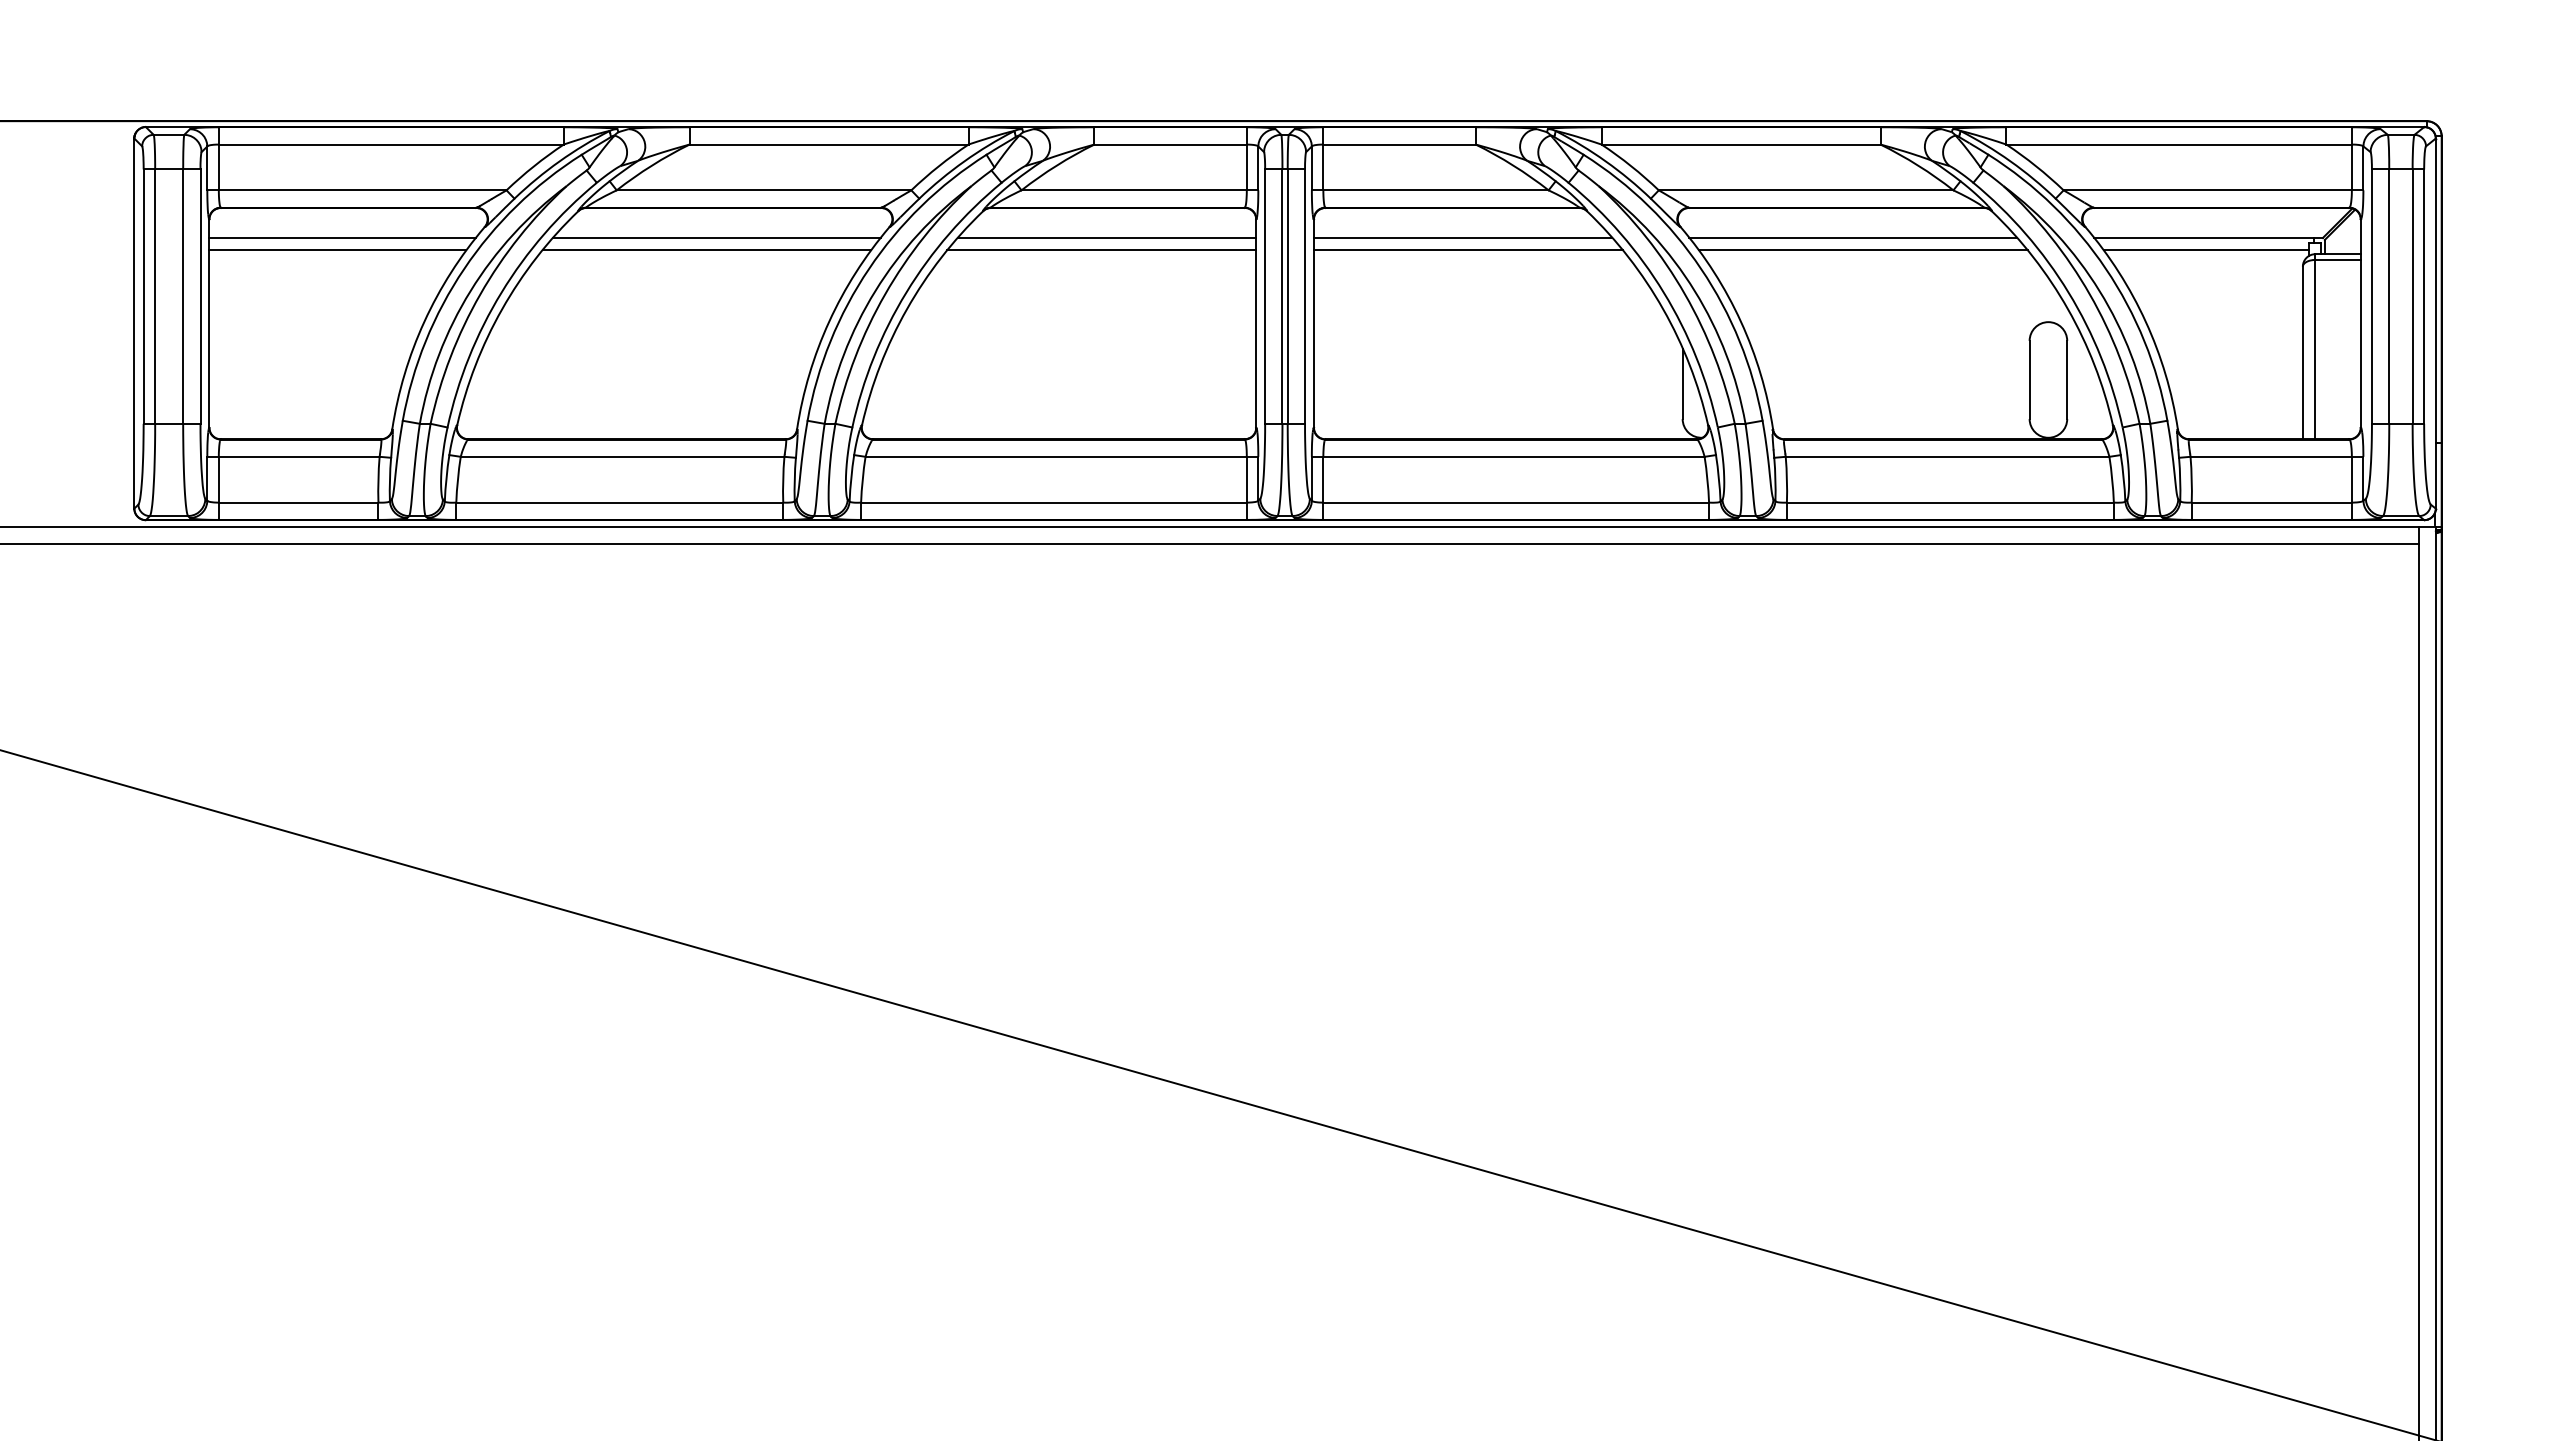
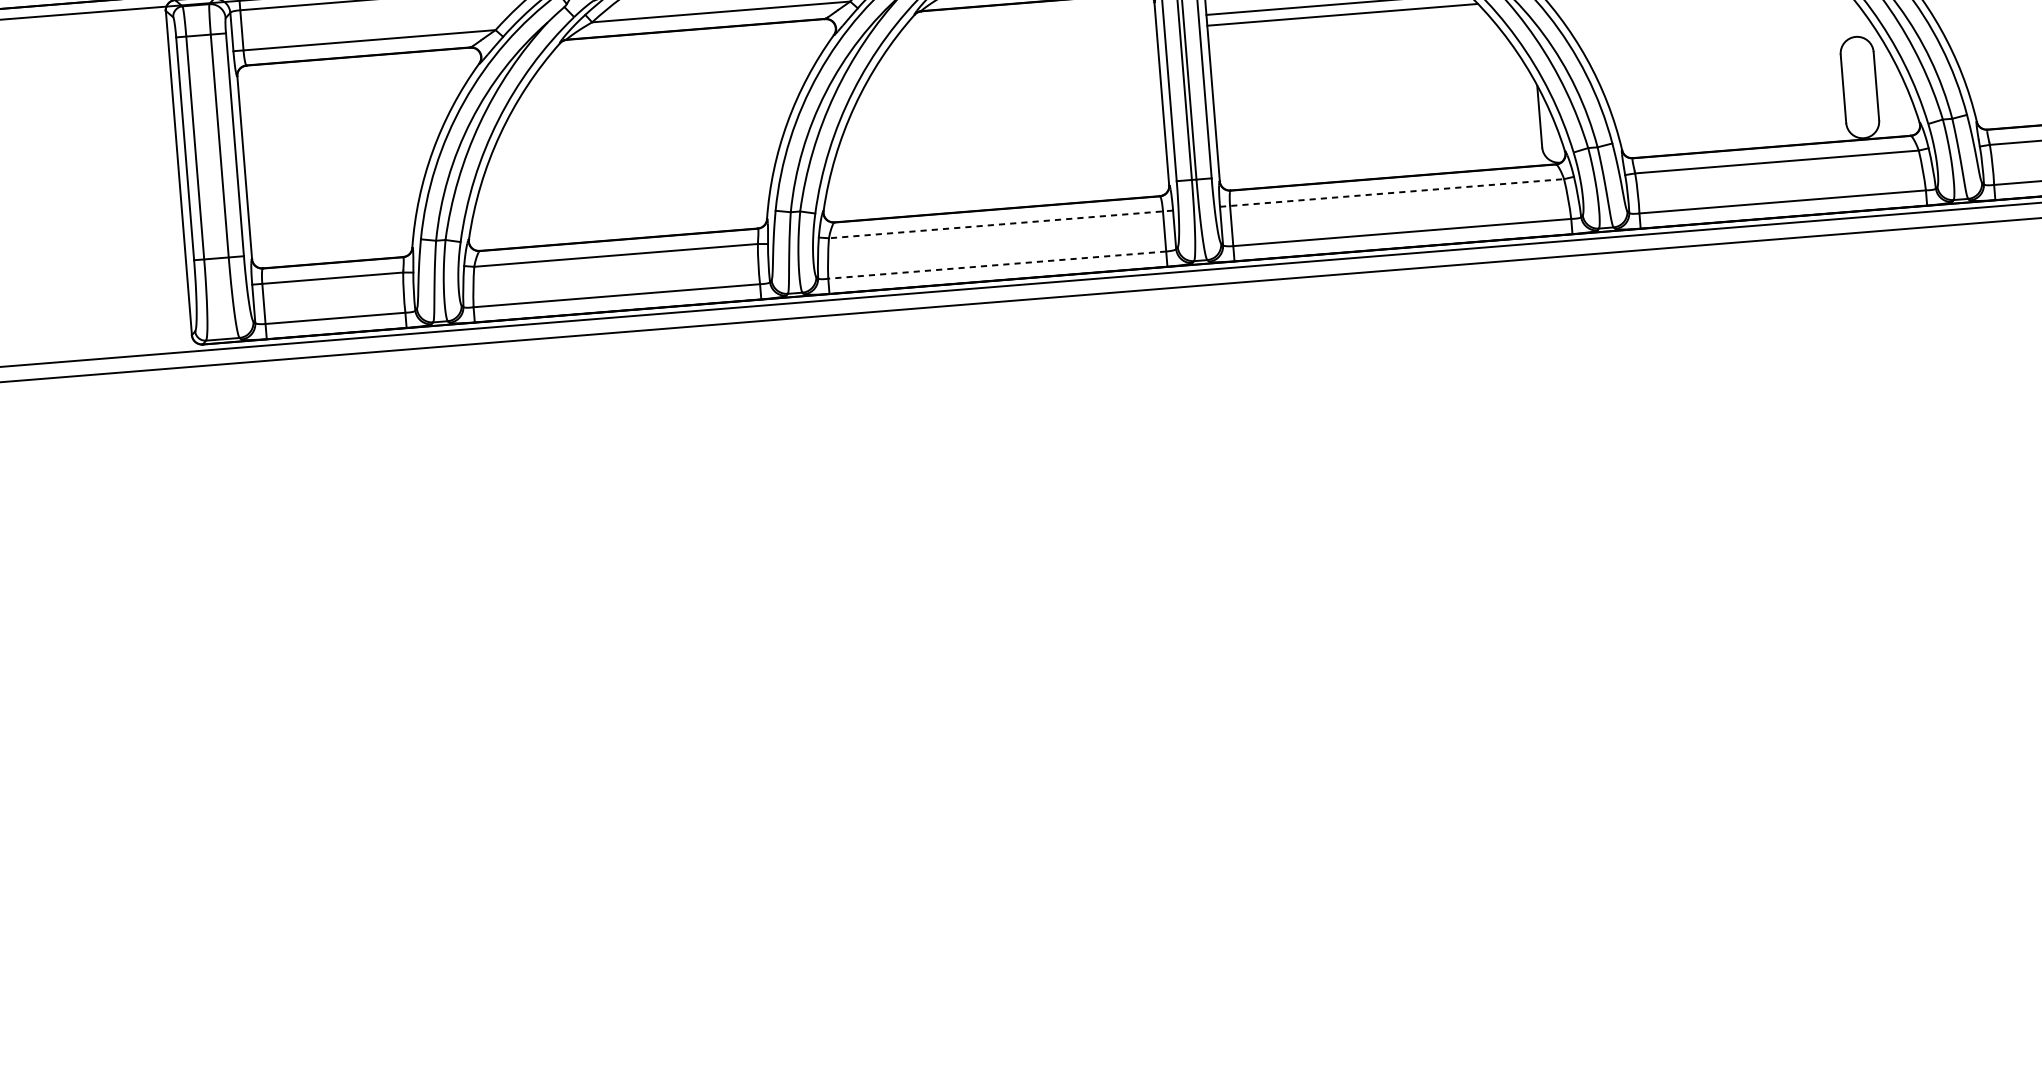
line: (342, 238) -> (355, 83), removed
line: (716, 238) -> (682, 57), removed
line: (1106, 238) -> (1024, 30), removed
line: (337, 250) -> (351, 94), removed
line: (706, 250) -> (675, 68), removed
line: (1101, 250) -> (1021, 40), removed
line: (1061, 456) -> (1000, 224), solid -> dashed
line: (1508, 456) -> (1392, 192), solid -> dashed
line: (1053, 502) -> (996, 265), solid -> dashed

